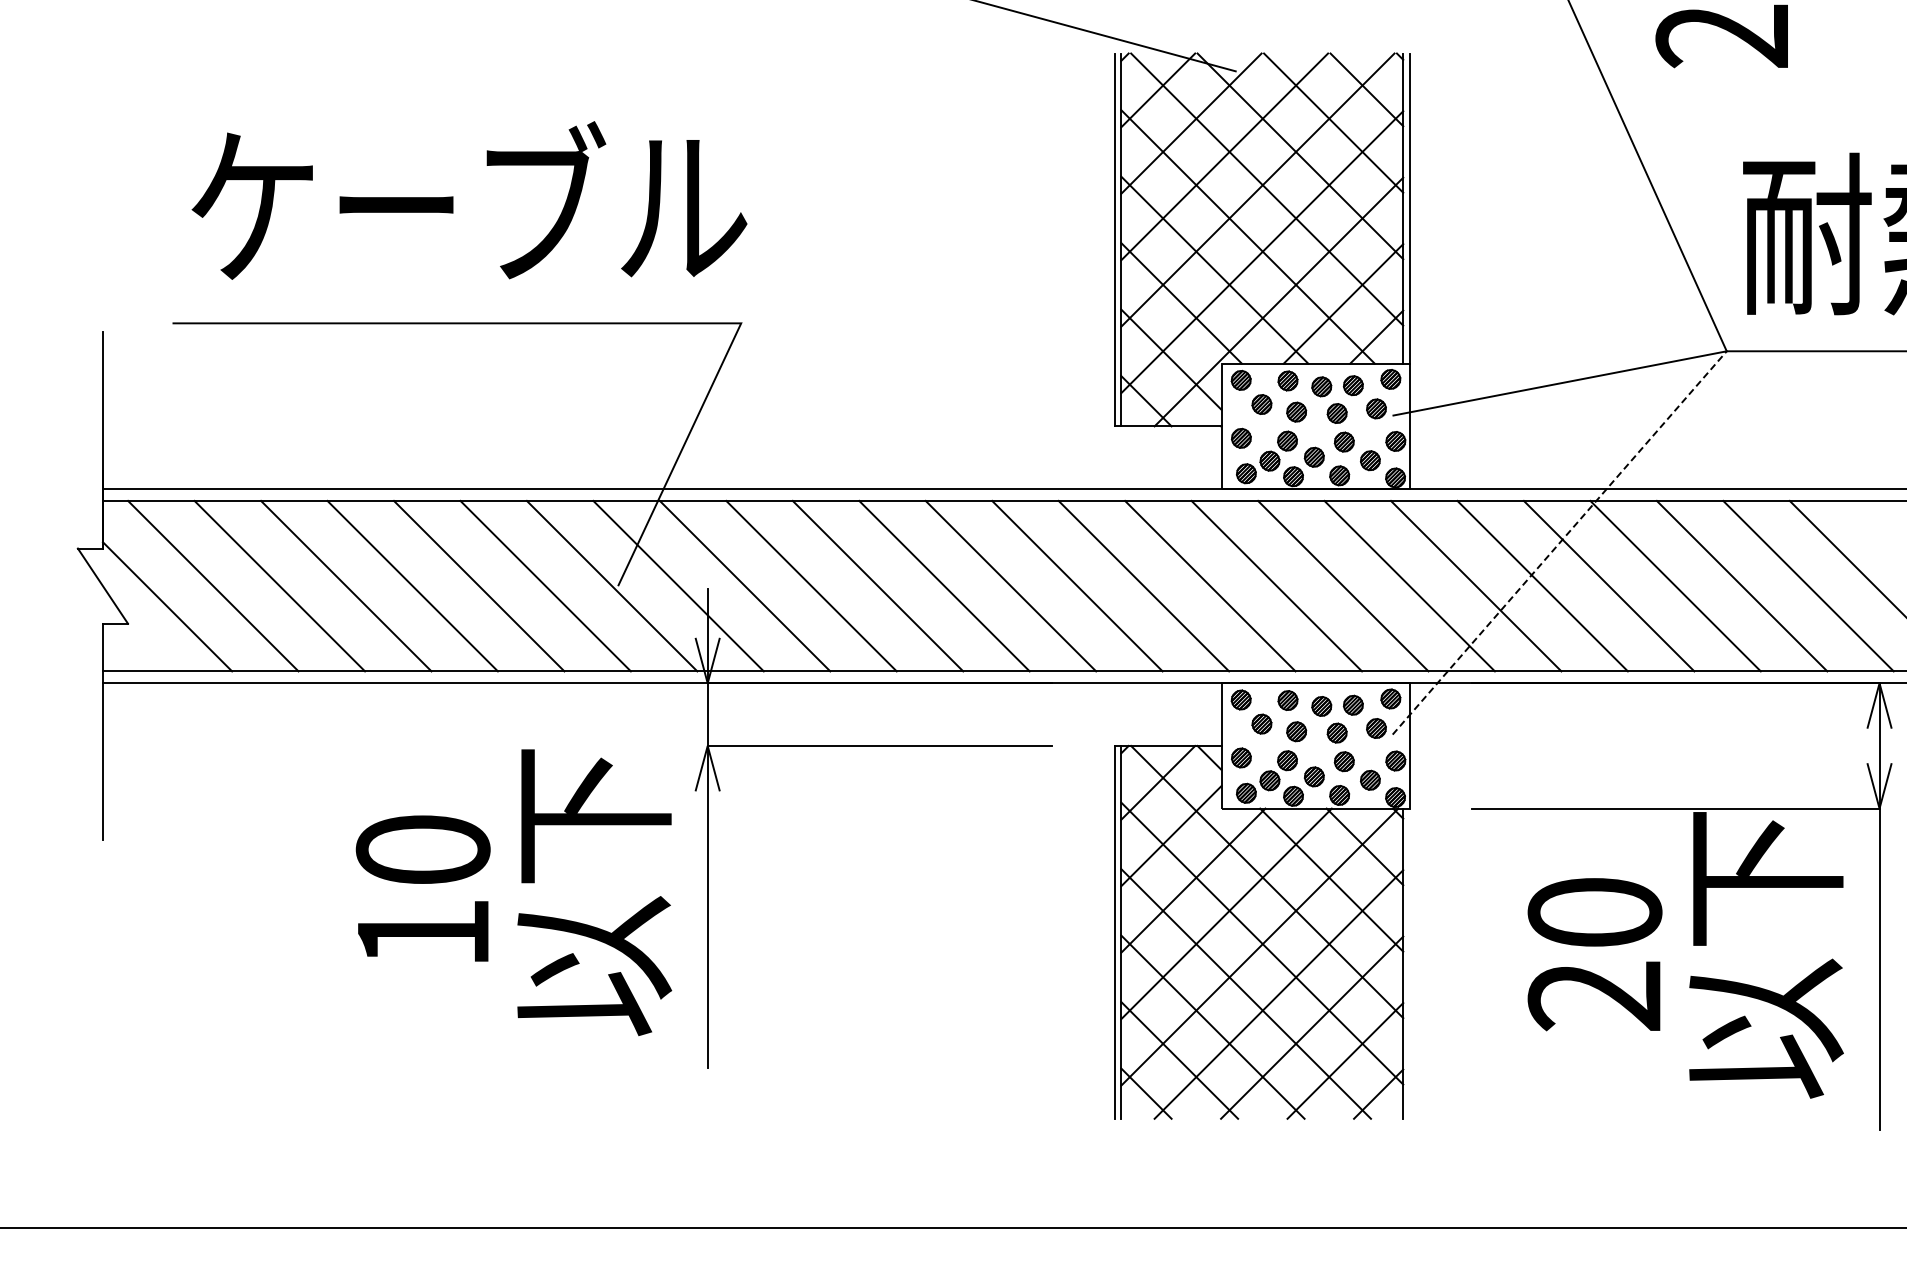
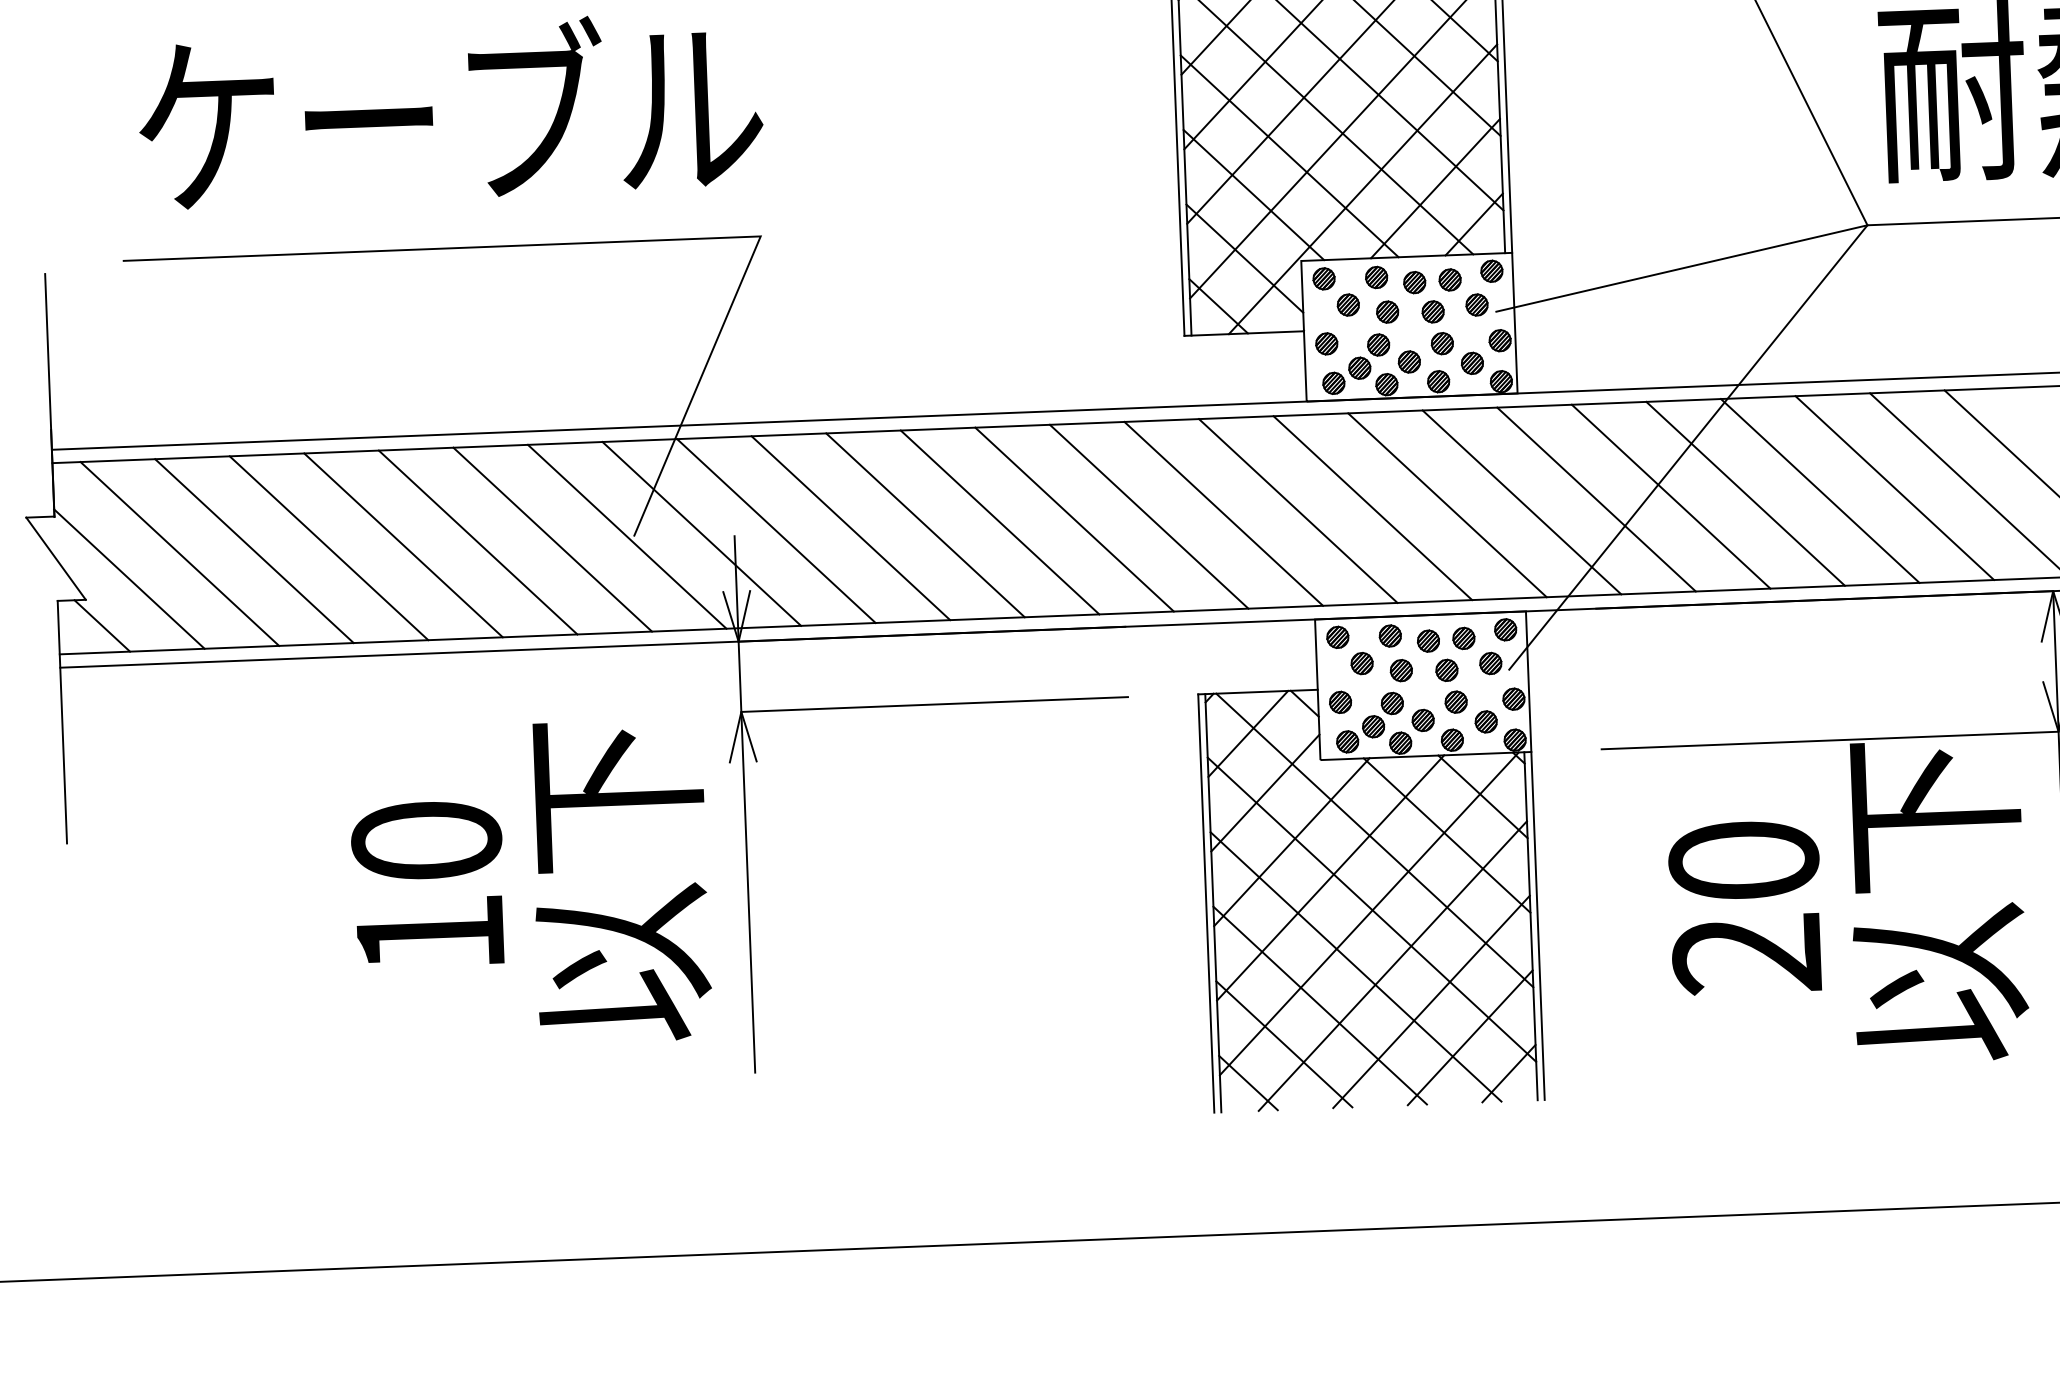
line: (1560, 542) -> (1689, 446), dashed -> solid
line: (141, 647) -> (101, 625), added
line: (1409, 963) -> (1537, 925), added

